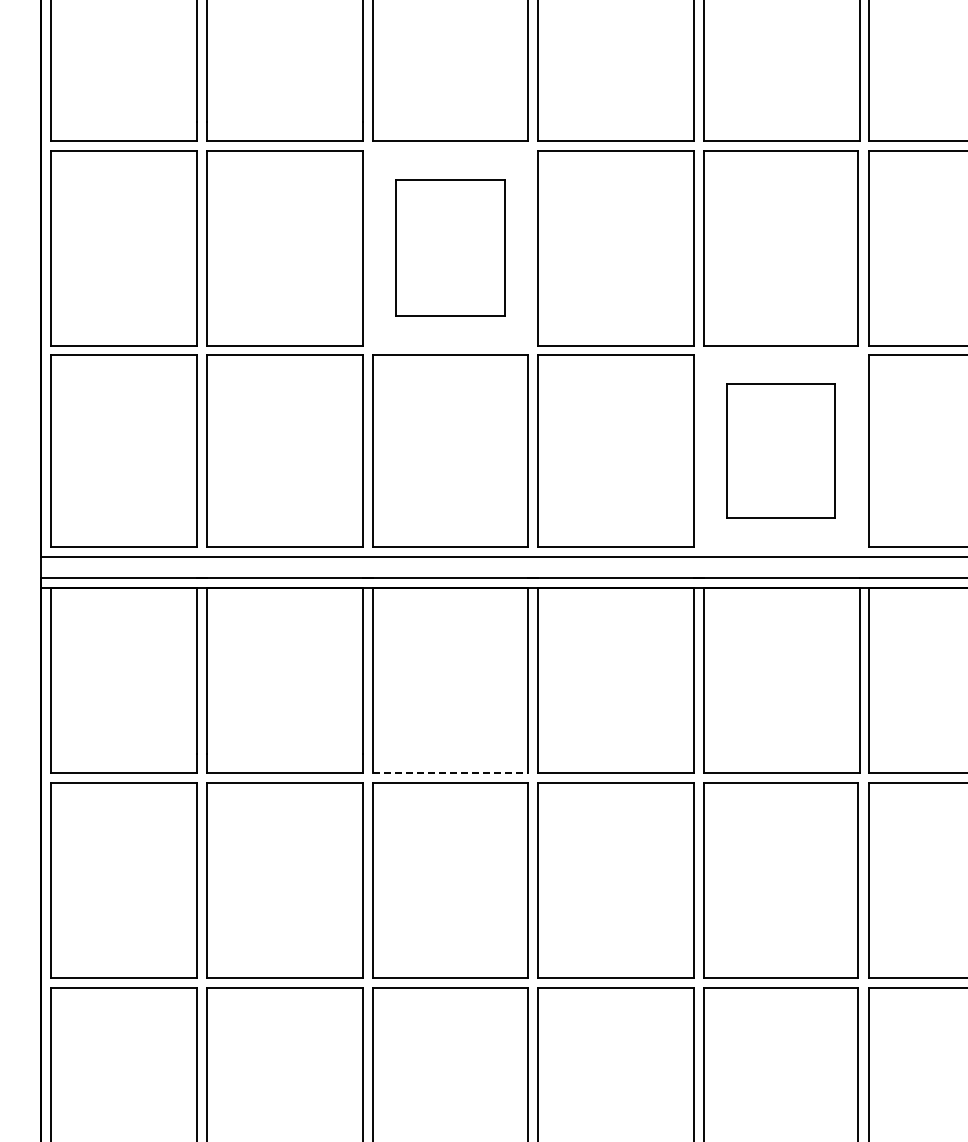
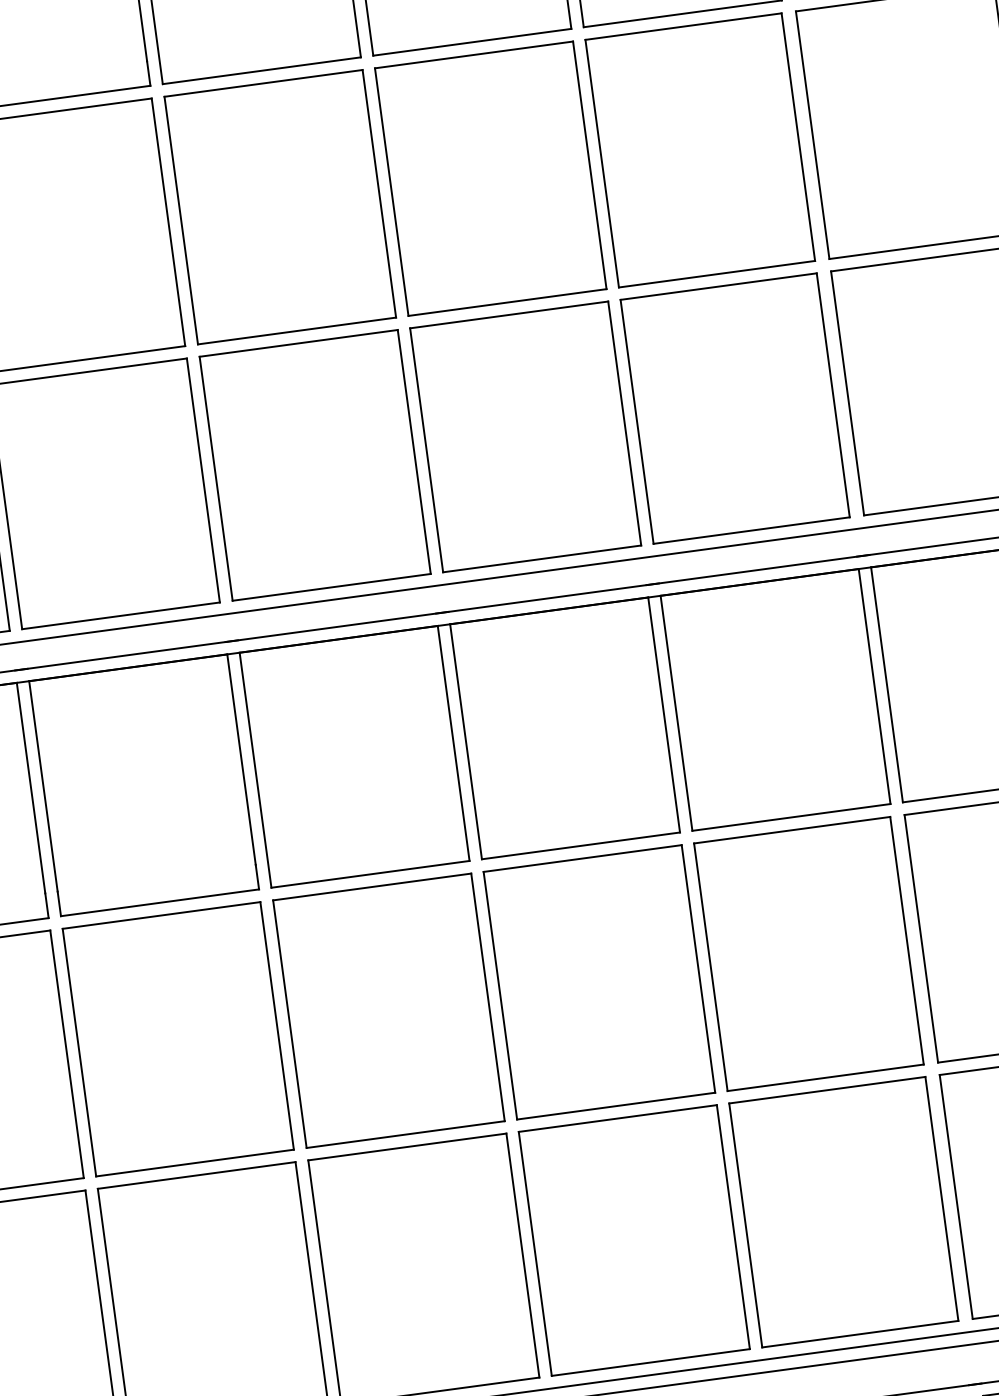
part: (450, 248) -> (280, 207), size x1.43
part: (780, 450) -> (734, 407), size x1.43
line: (450, 773) -> (370, 874), dashed -> solid

